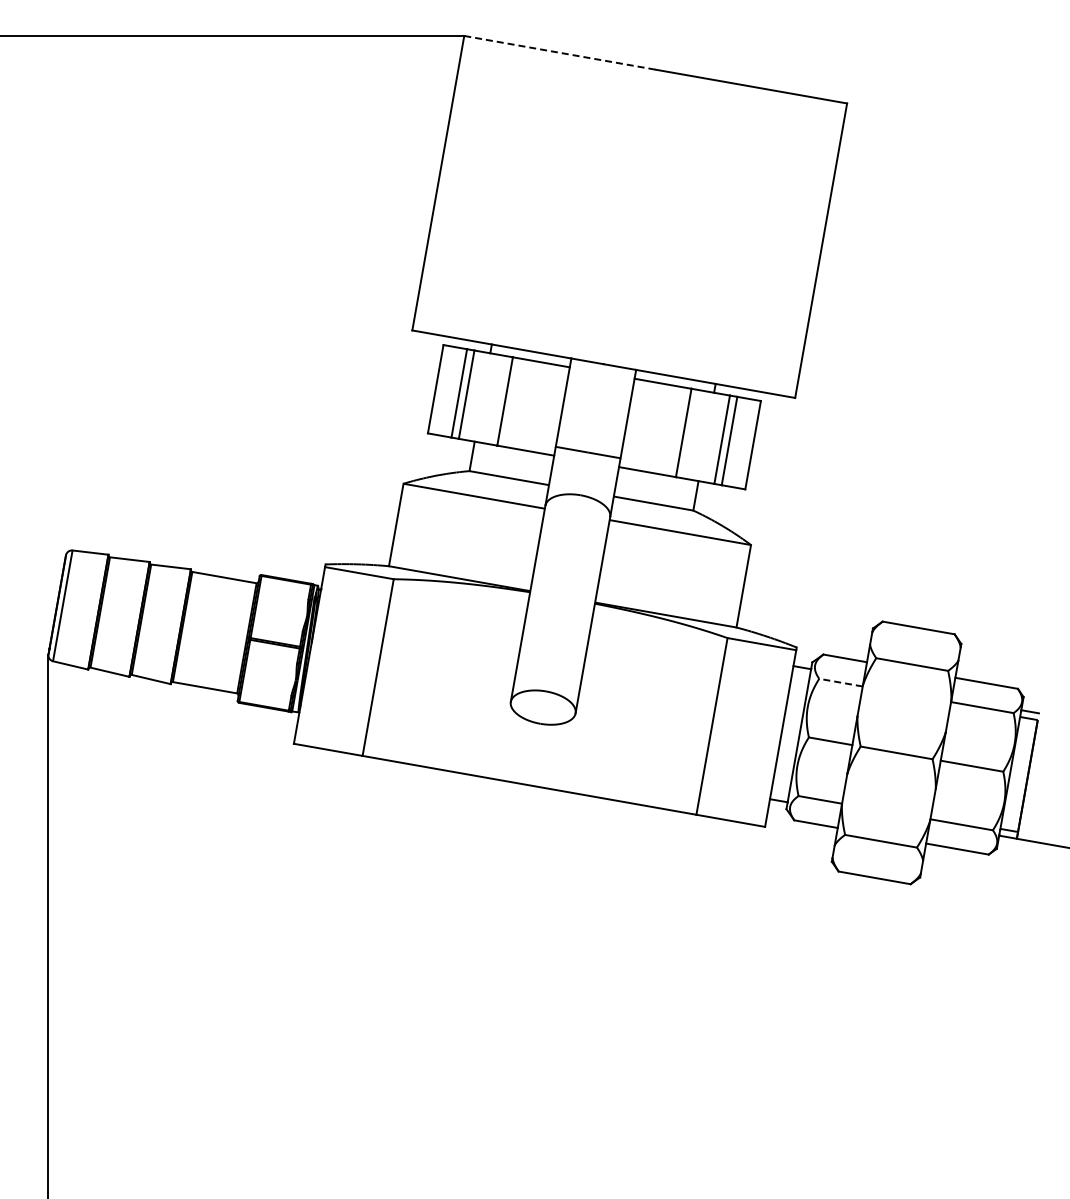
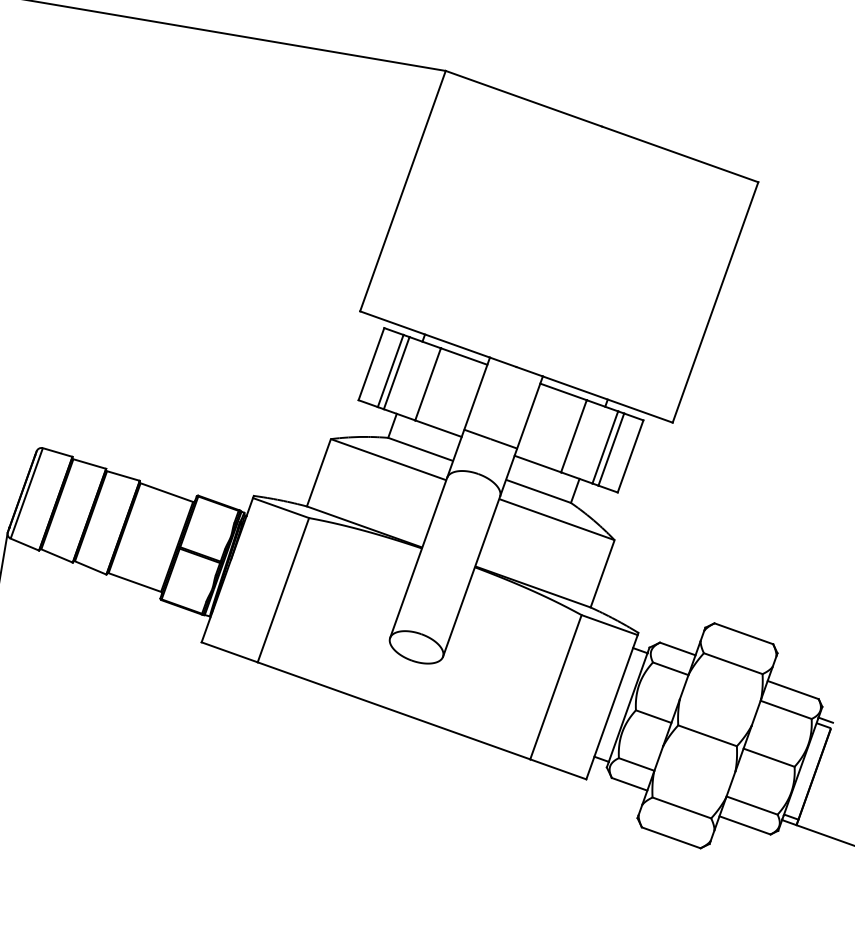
line: (560, 52) -> (524, 98), dashed -> solid
line: (840, 682) -> (670, 668), dashed -> solid

